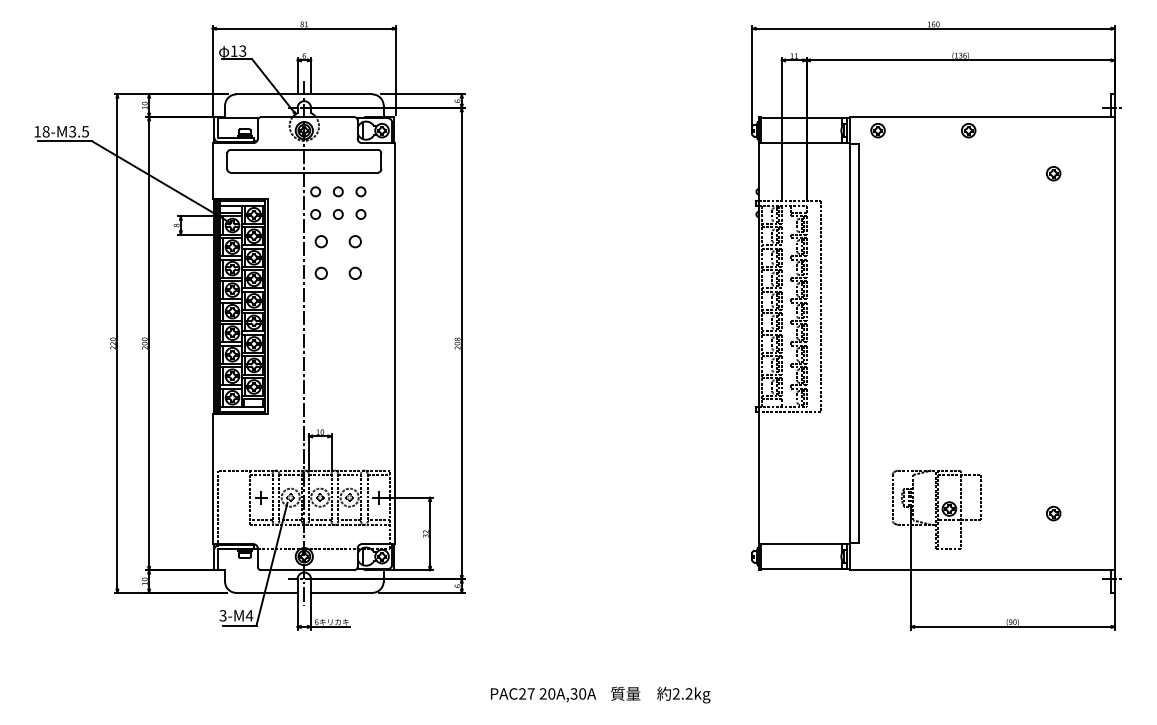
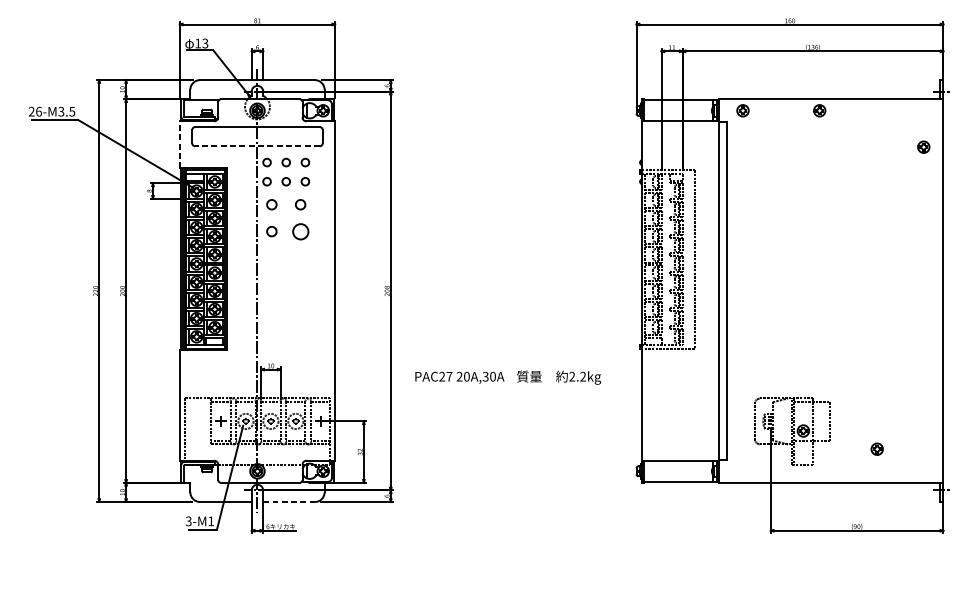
text: (41, 131) -> (35, 111), 18-M3.5 -> 26-M3.5
line: (213, 170) -> (180, 144), solid -> dashed
line: (304, 172) -> (257, 146), solid -> dashed
part: (1053, 173) -> (923, 147), moved
circle: (354, 272) -> (299, 230), size x1.6
part: (1053, 513) -> (877, 449), moved
line: (341, 592) -> (288, 501), solid -> dashed
text: (249, 615) -> (211, 521), 3-M4 -> 3-M1
text: (600, 694) -> (508, 377), moved

